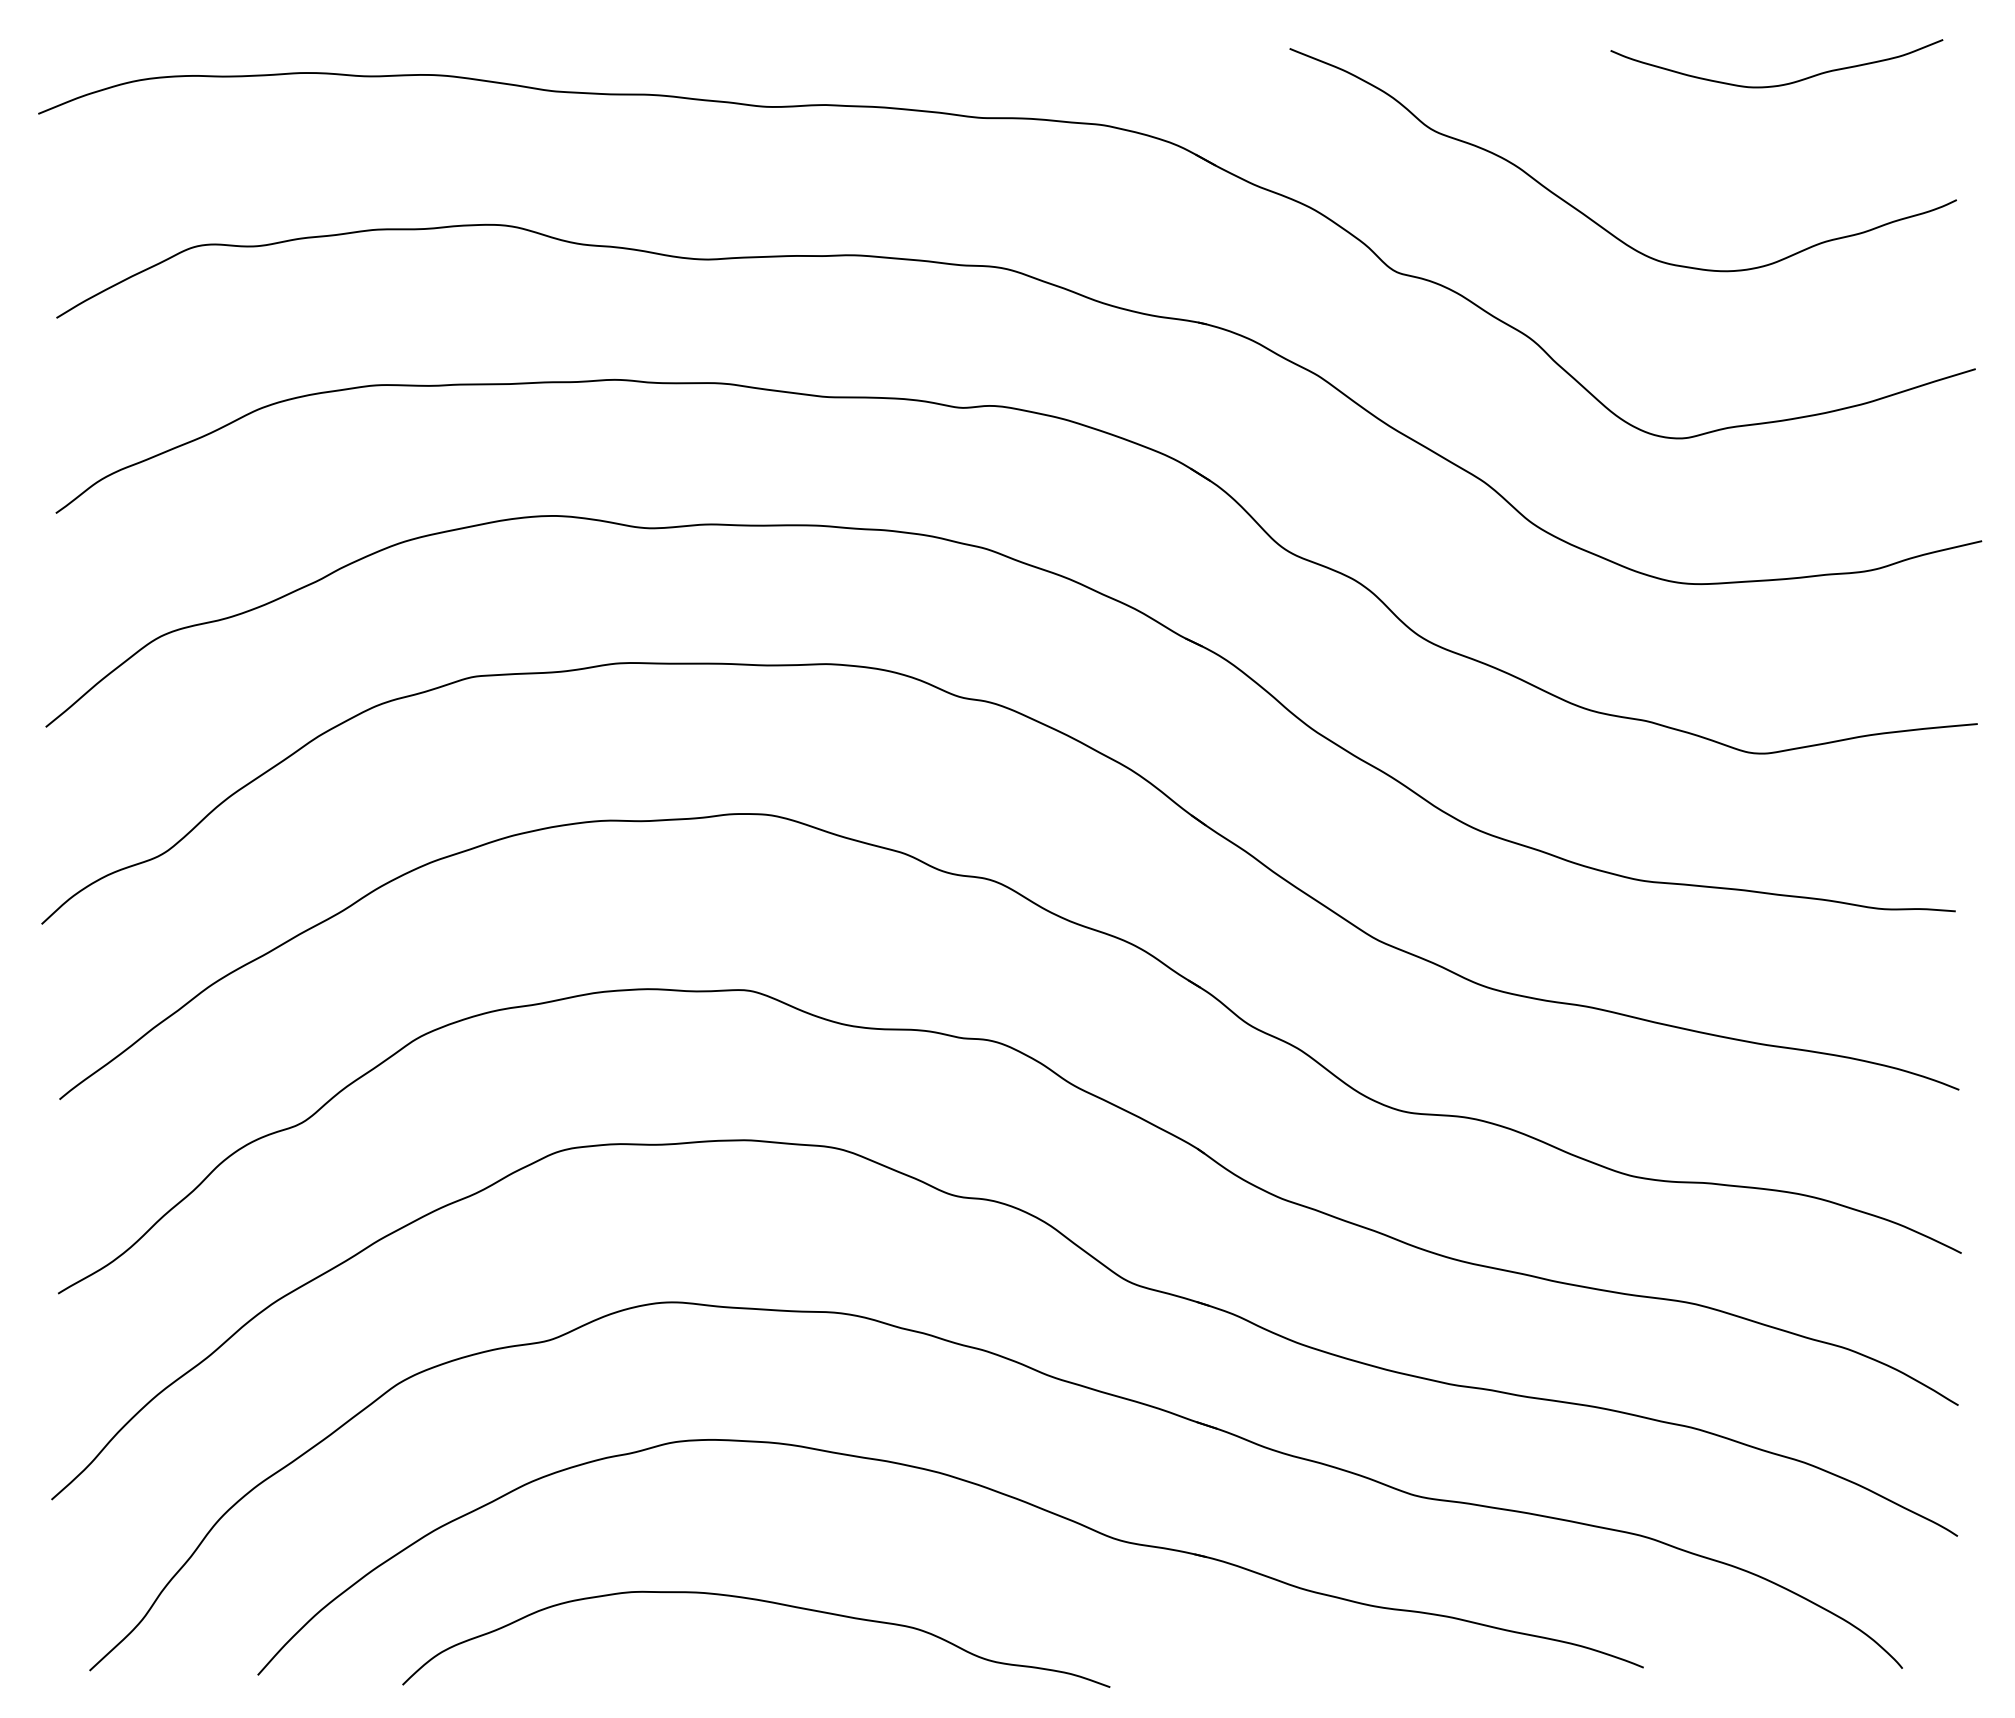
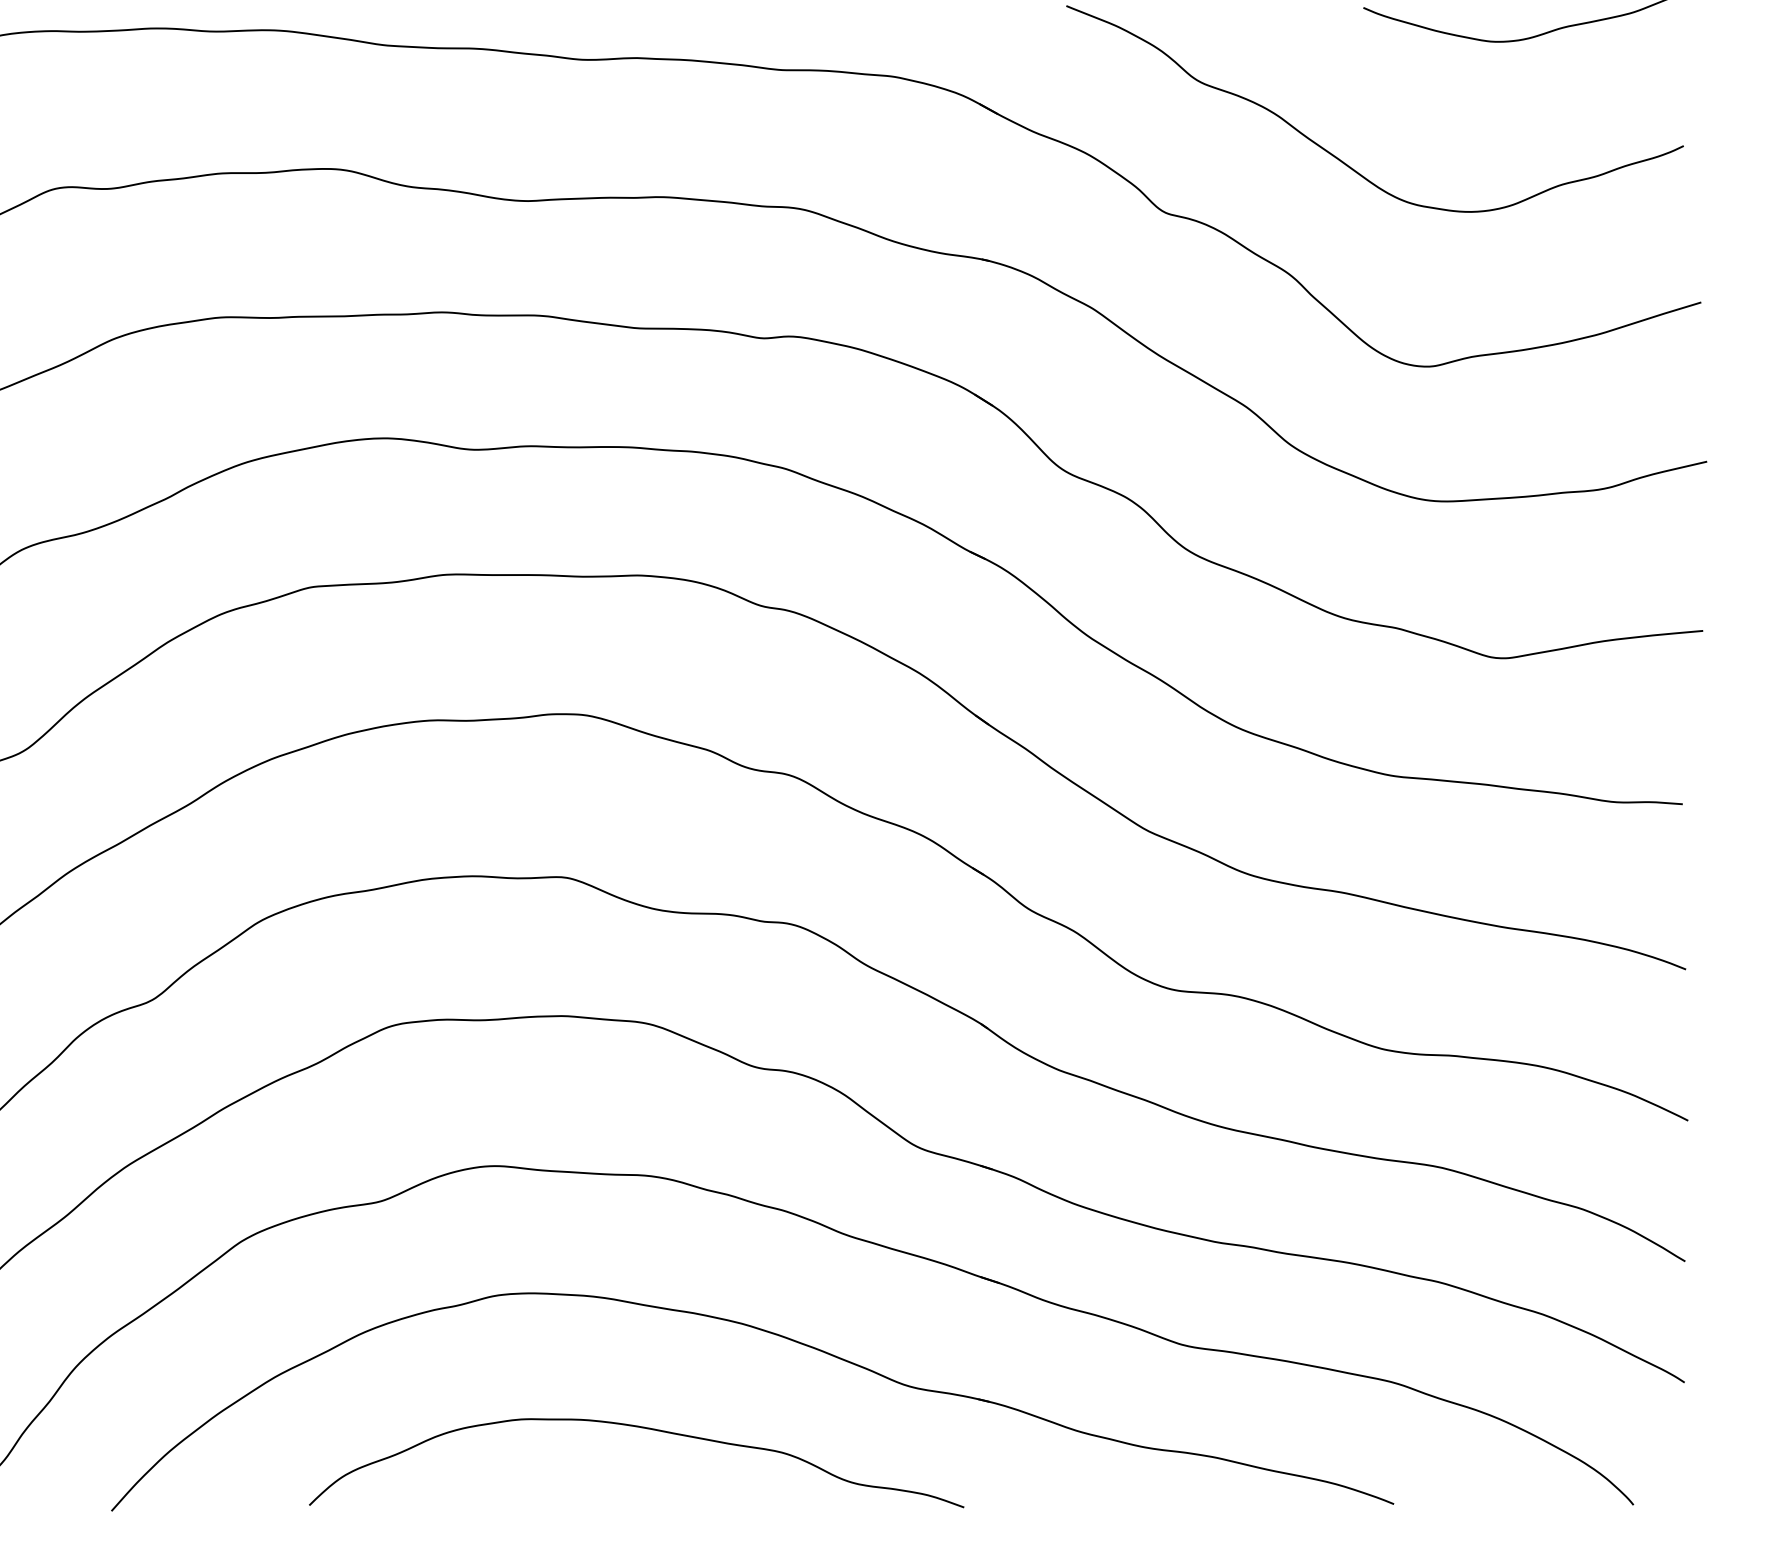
curve: (765, 1602) -> (645, 1429), moved

